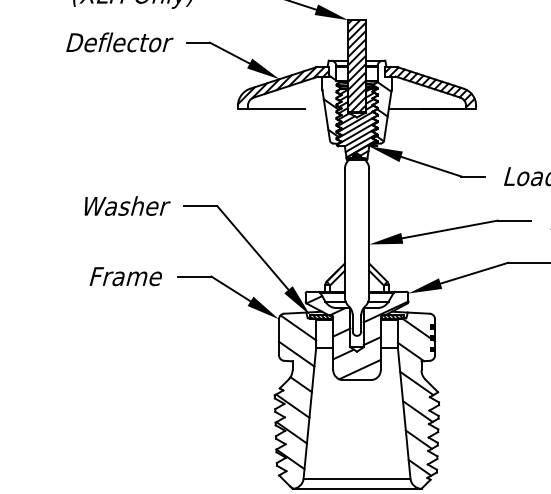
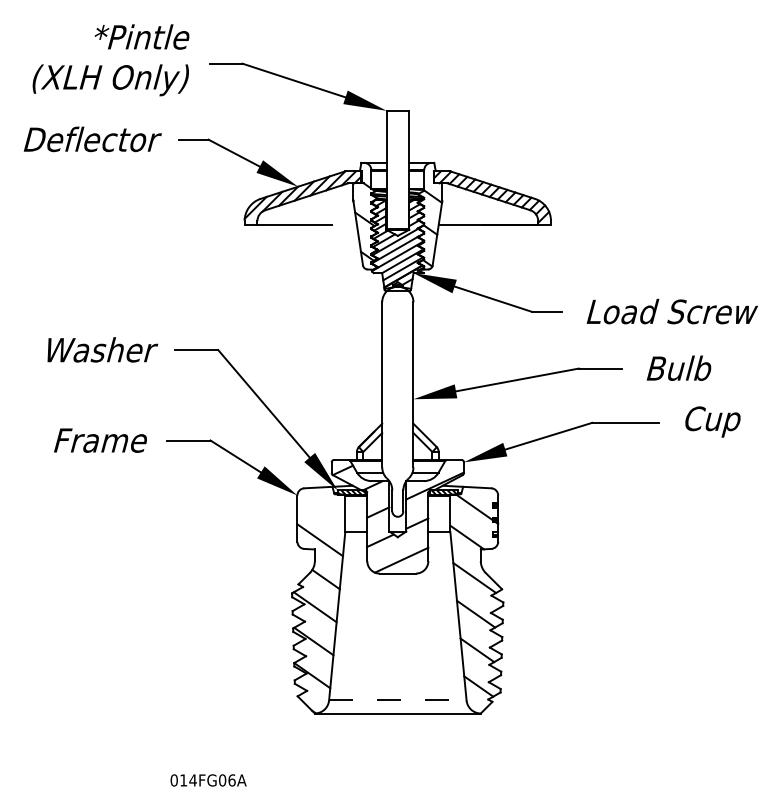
hatch: (356, 65) -> (397, 169), removed
line: (298, 327) -> (322, 506), removed
line: (356, 478) -> (397, 700), solid -> dashed

